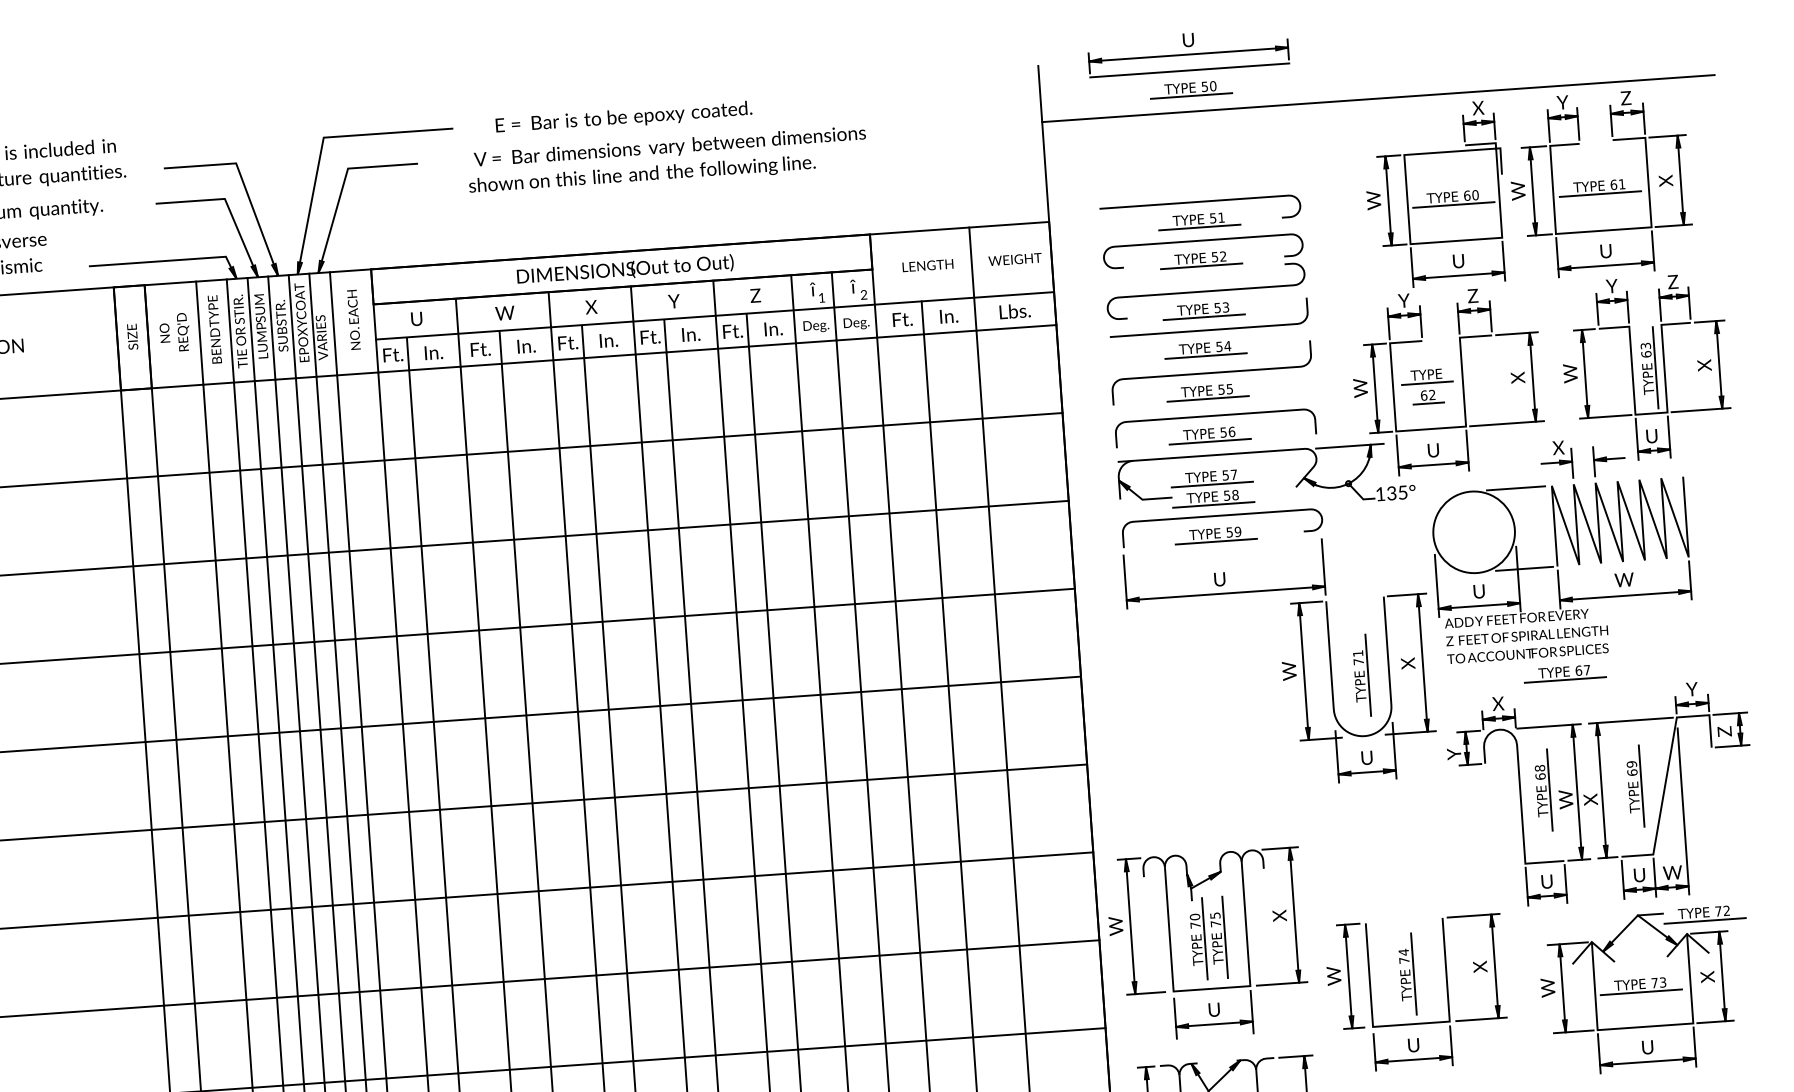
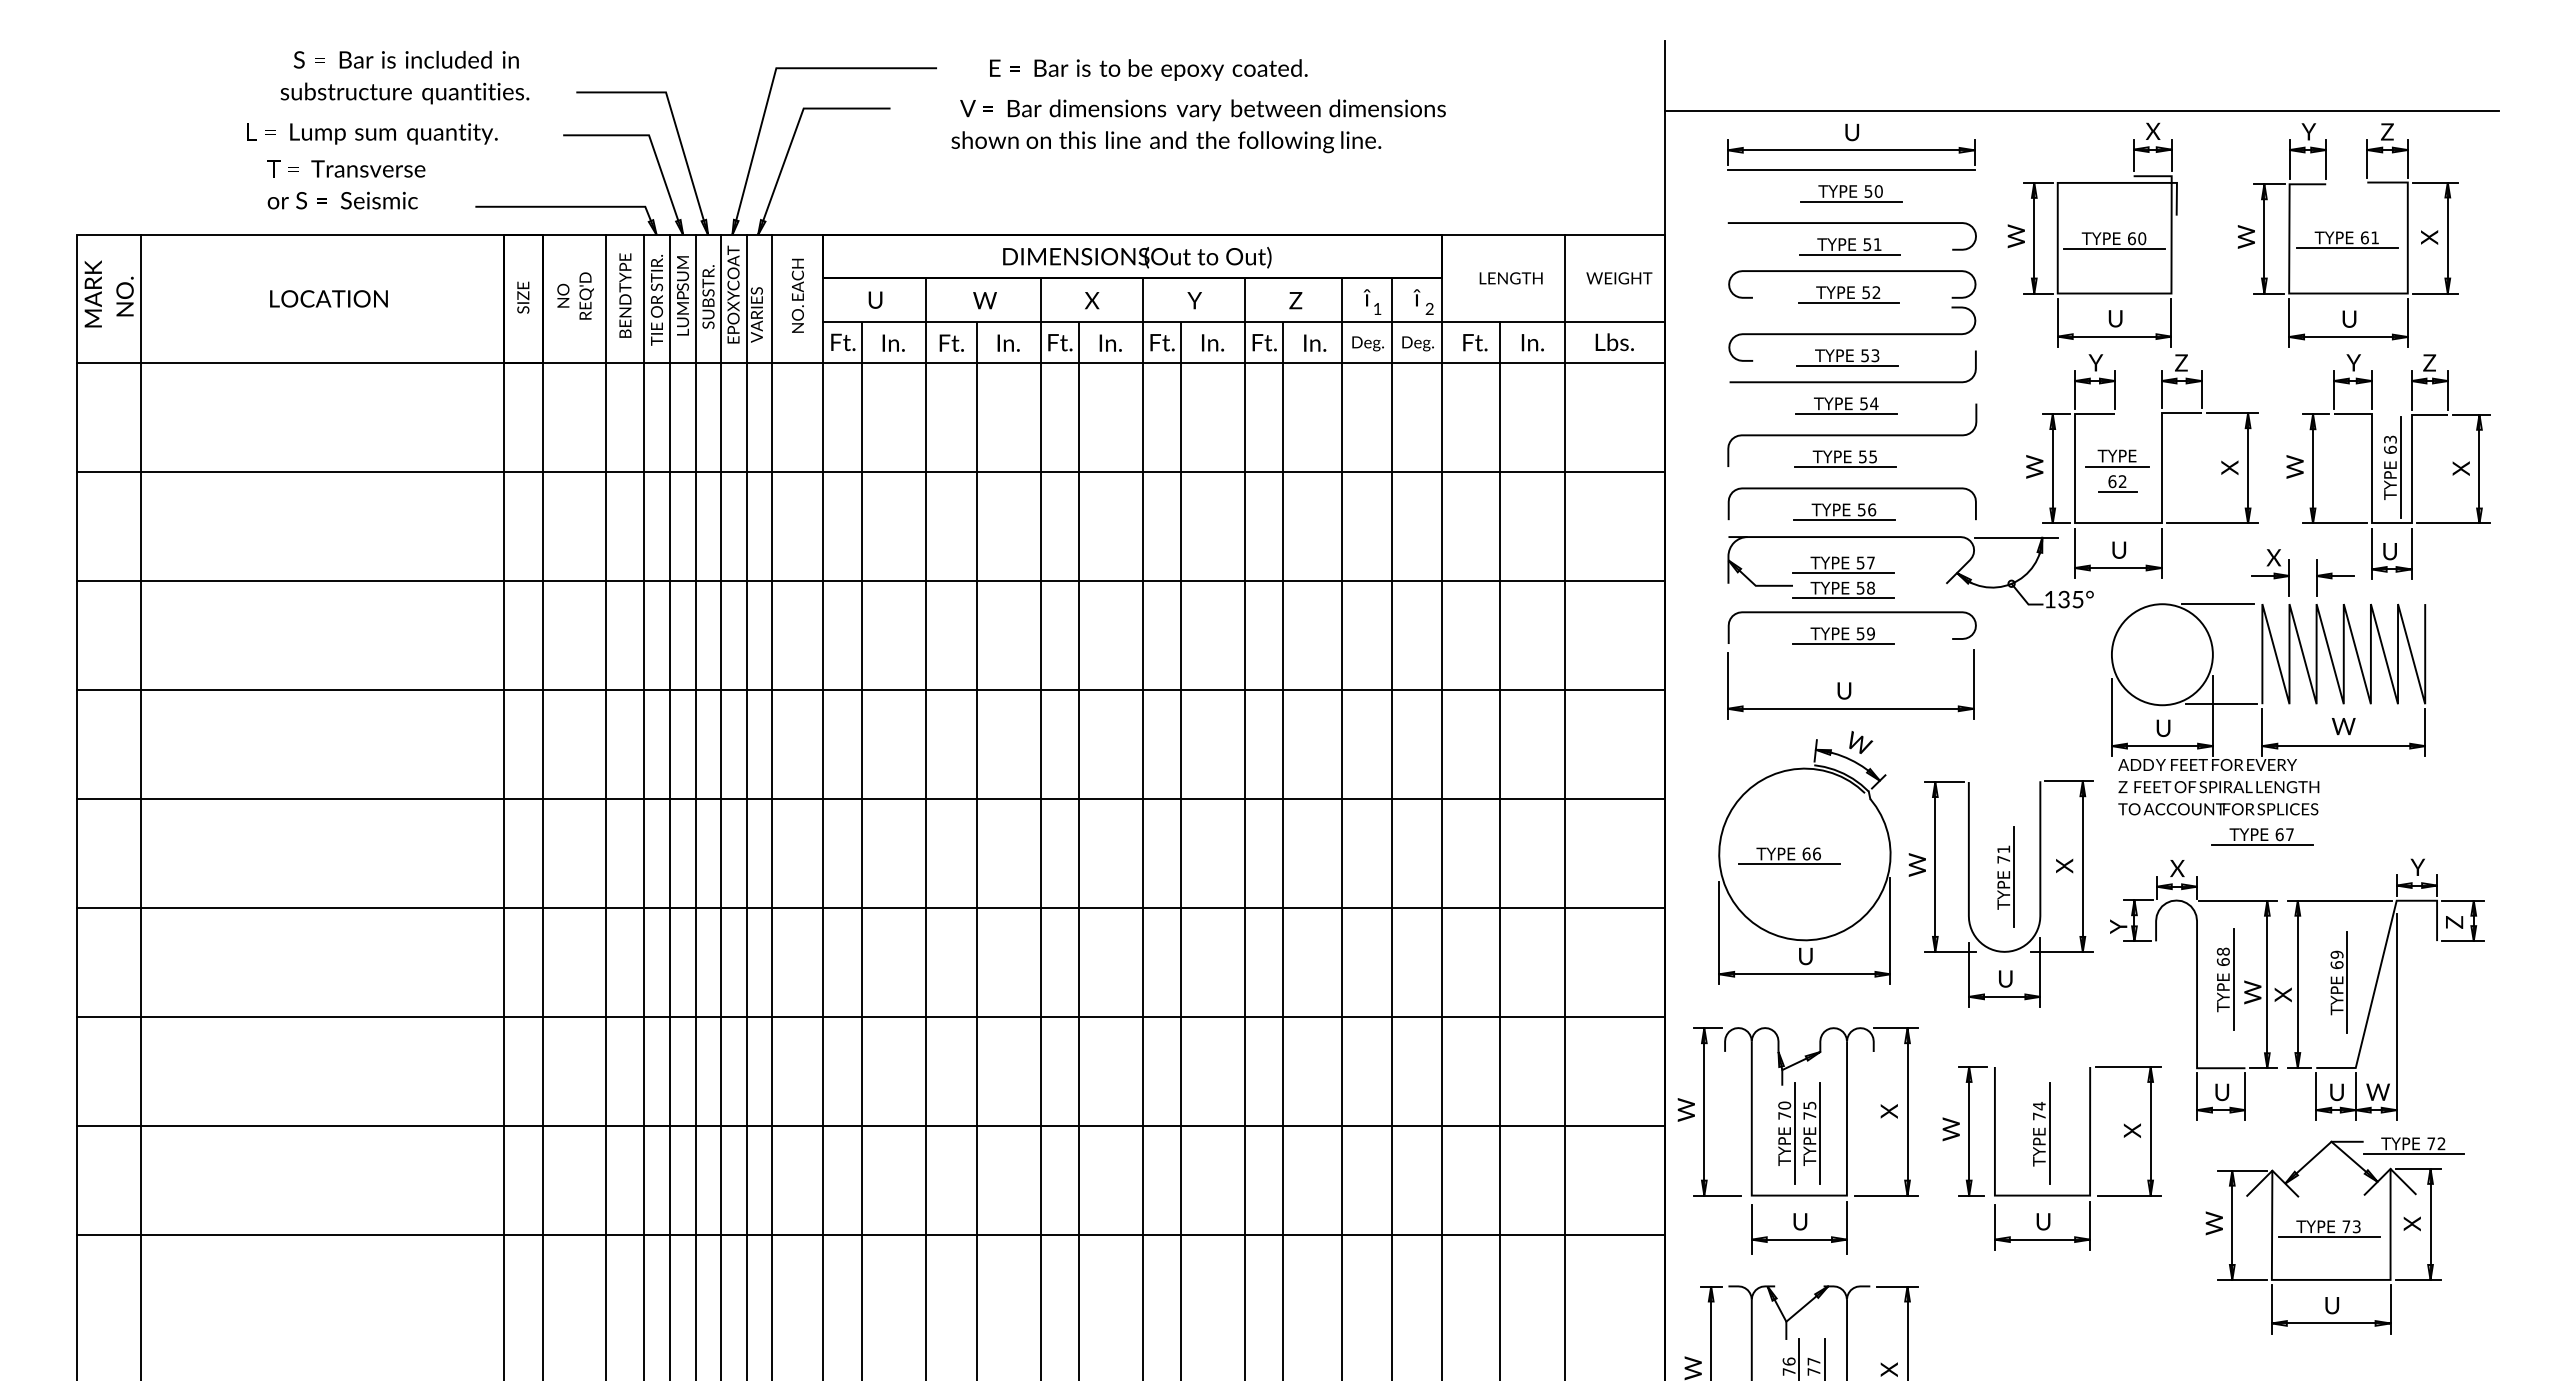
part: (1189, 70) -> (1851, 169), moved
part: (1435, 194) -> (2092, 234), moved
part: (1358, 689) -> (2000, 893), moved
part: (1197, 715) -> (1804, 857), added
part: (1416, 993) -> (2051, 1158), moved

